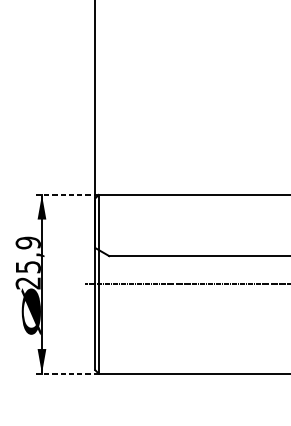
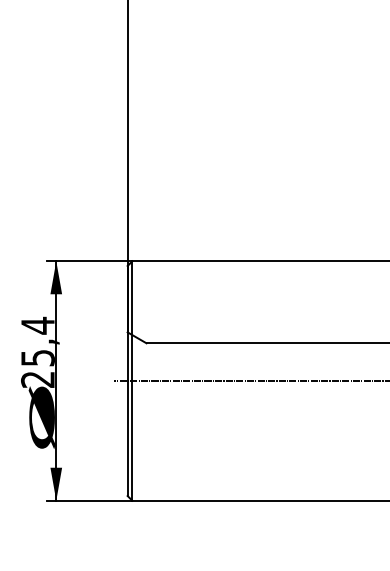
line: (66, 195) -> (89, 261), dashed -> solid
text: (27, 242) -> (37, 325), 25,9 -> 25,4
line: (66, 373) -> (89, 500), dashed -> solid

